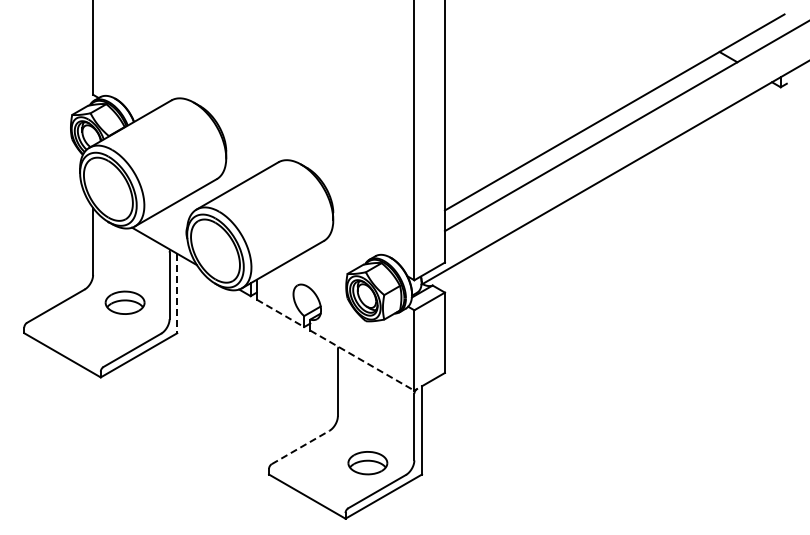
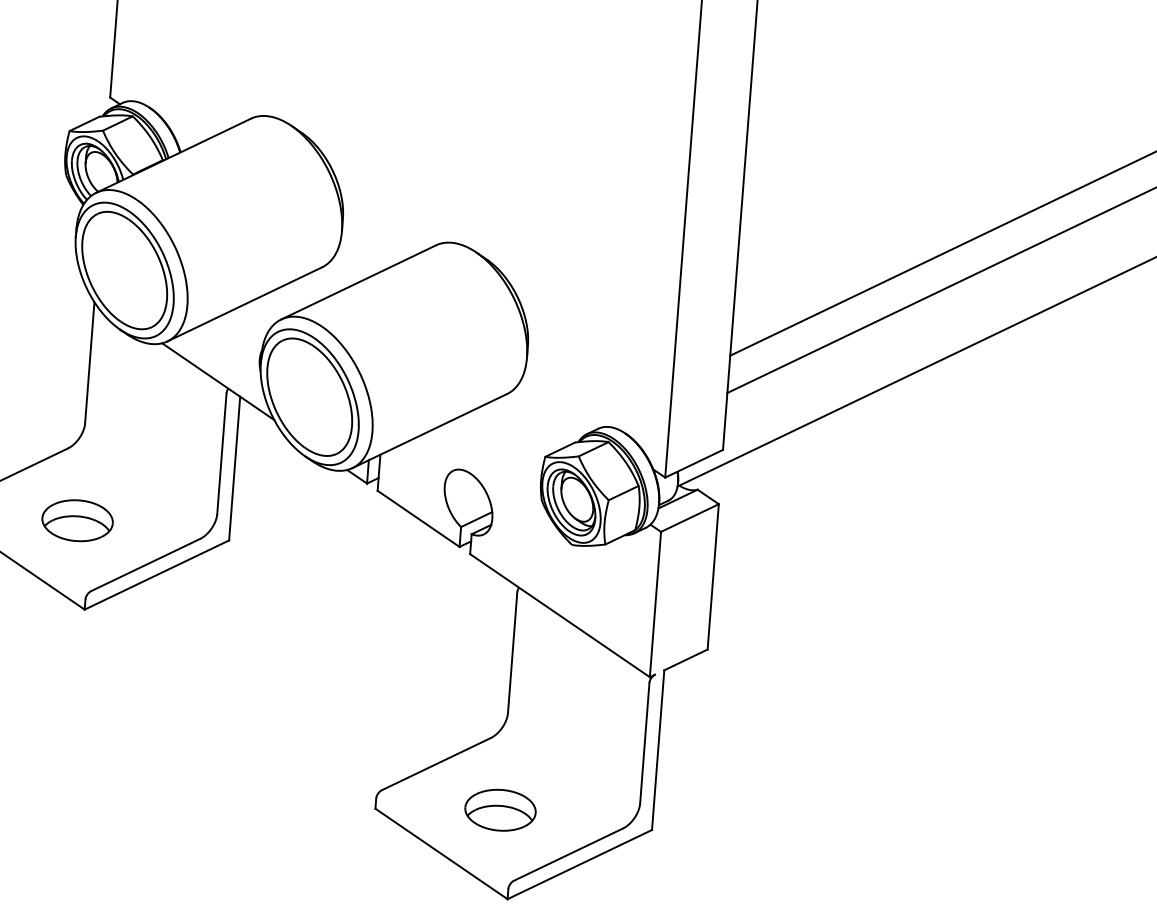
line: (177, 293) -> (235, 468), dashed -> solid
part: (124, 302) -> (76, 520), moved
line: (280, 313) -> (418, 519), dashed -> solid
line: (362, 360) -> (560, 615), dashed -> solid
line: (301, 447) -> (437, 764), dashed -> solid
part: (367, 463) -> (499, 810), moved

